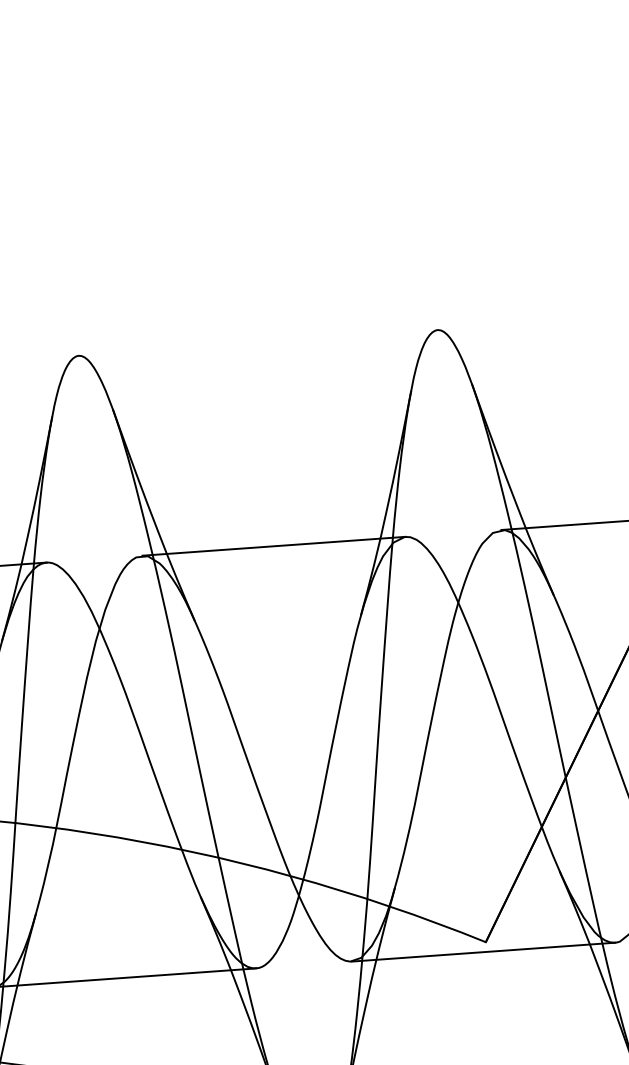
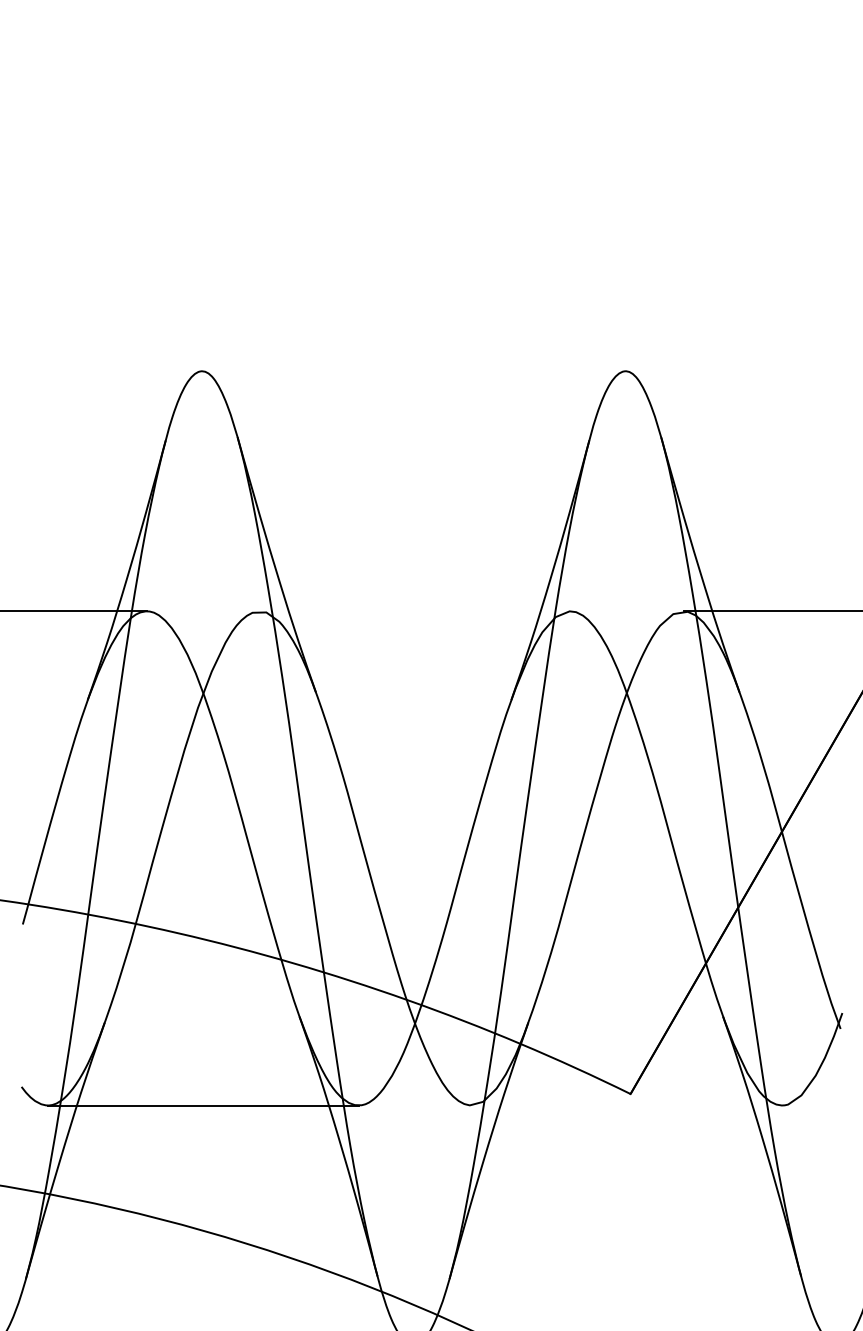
line: (273, 546) -> (414, 611), removed
line: (483, 952) -> (626, 1105), removed

